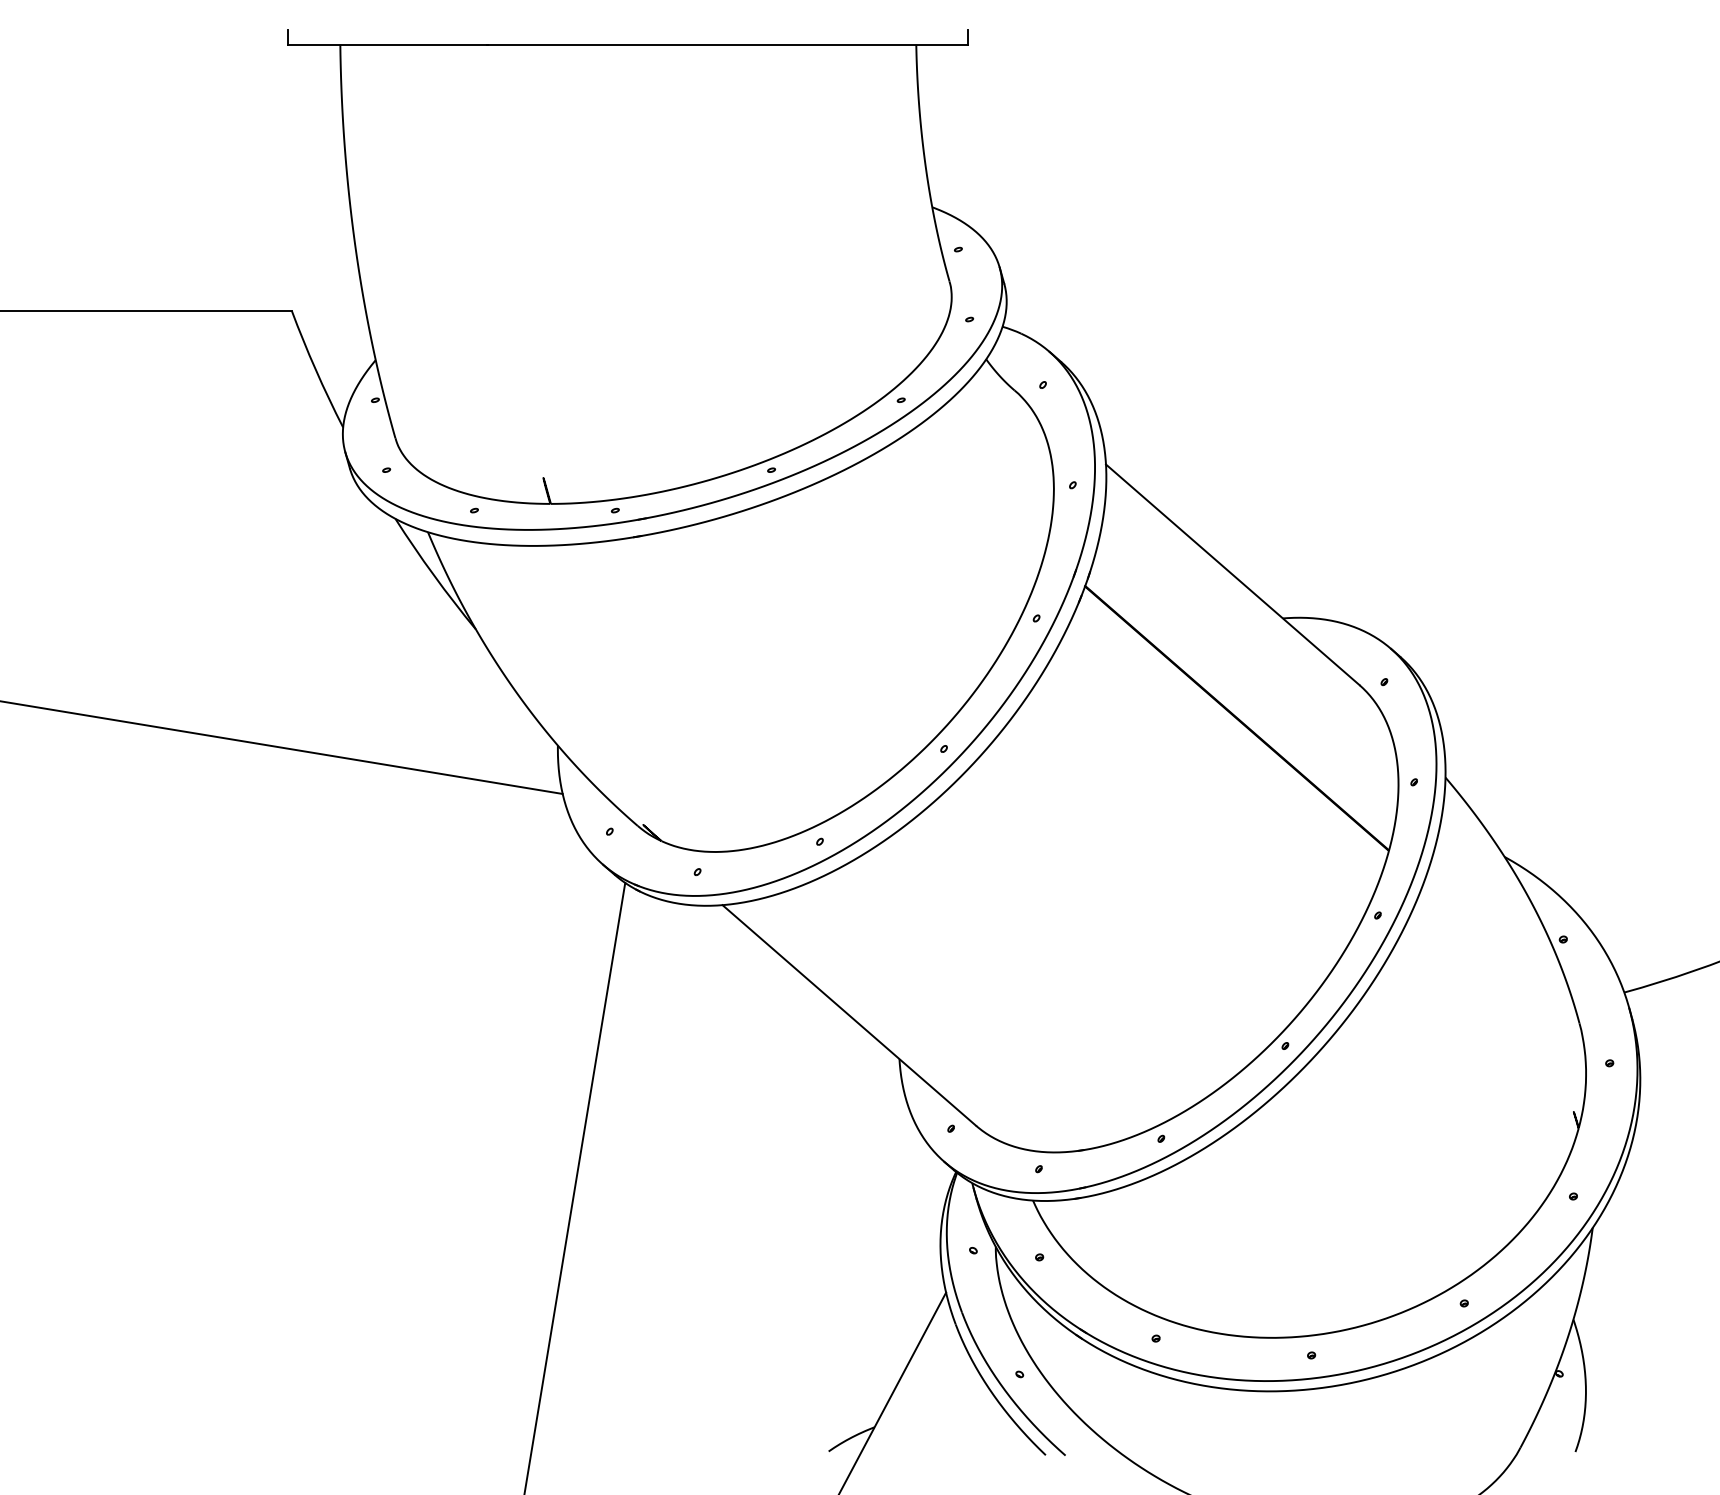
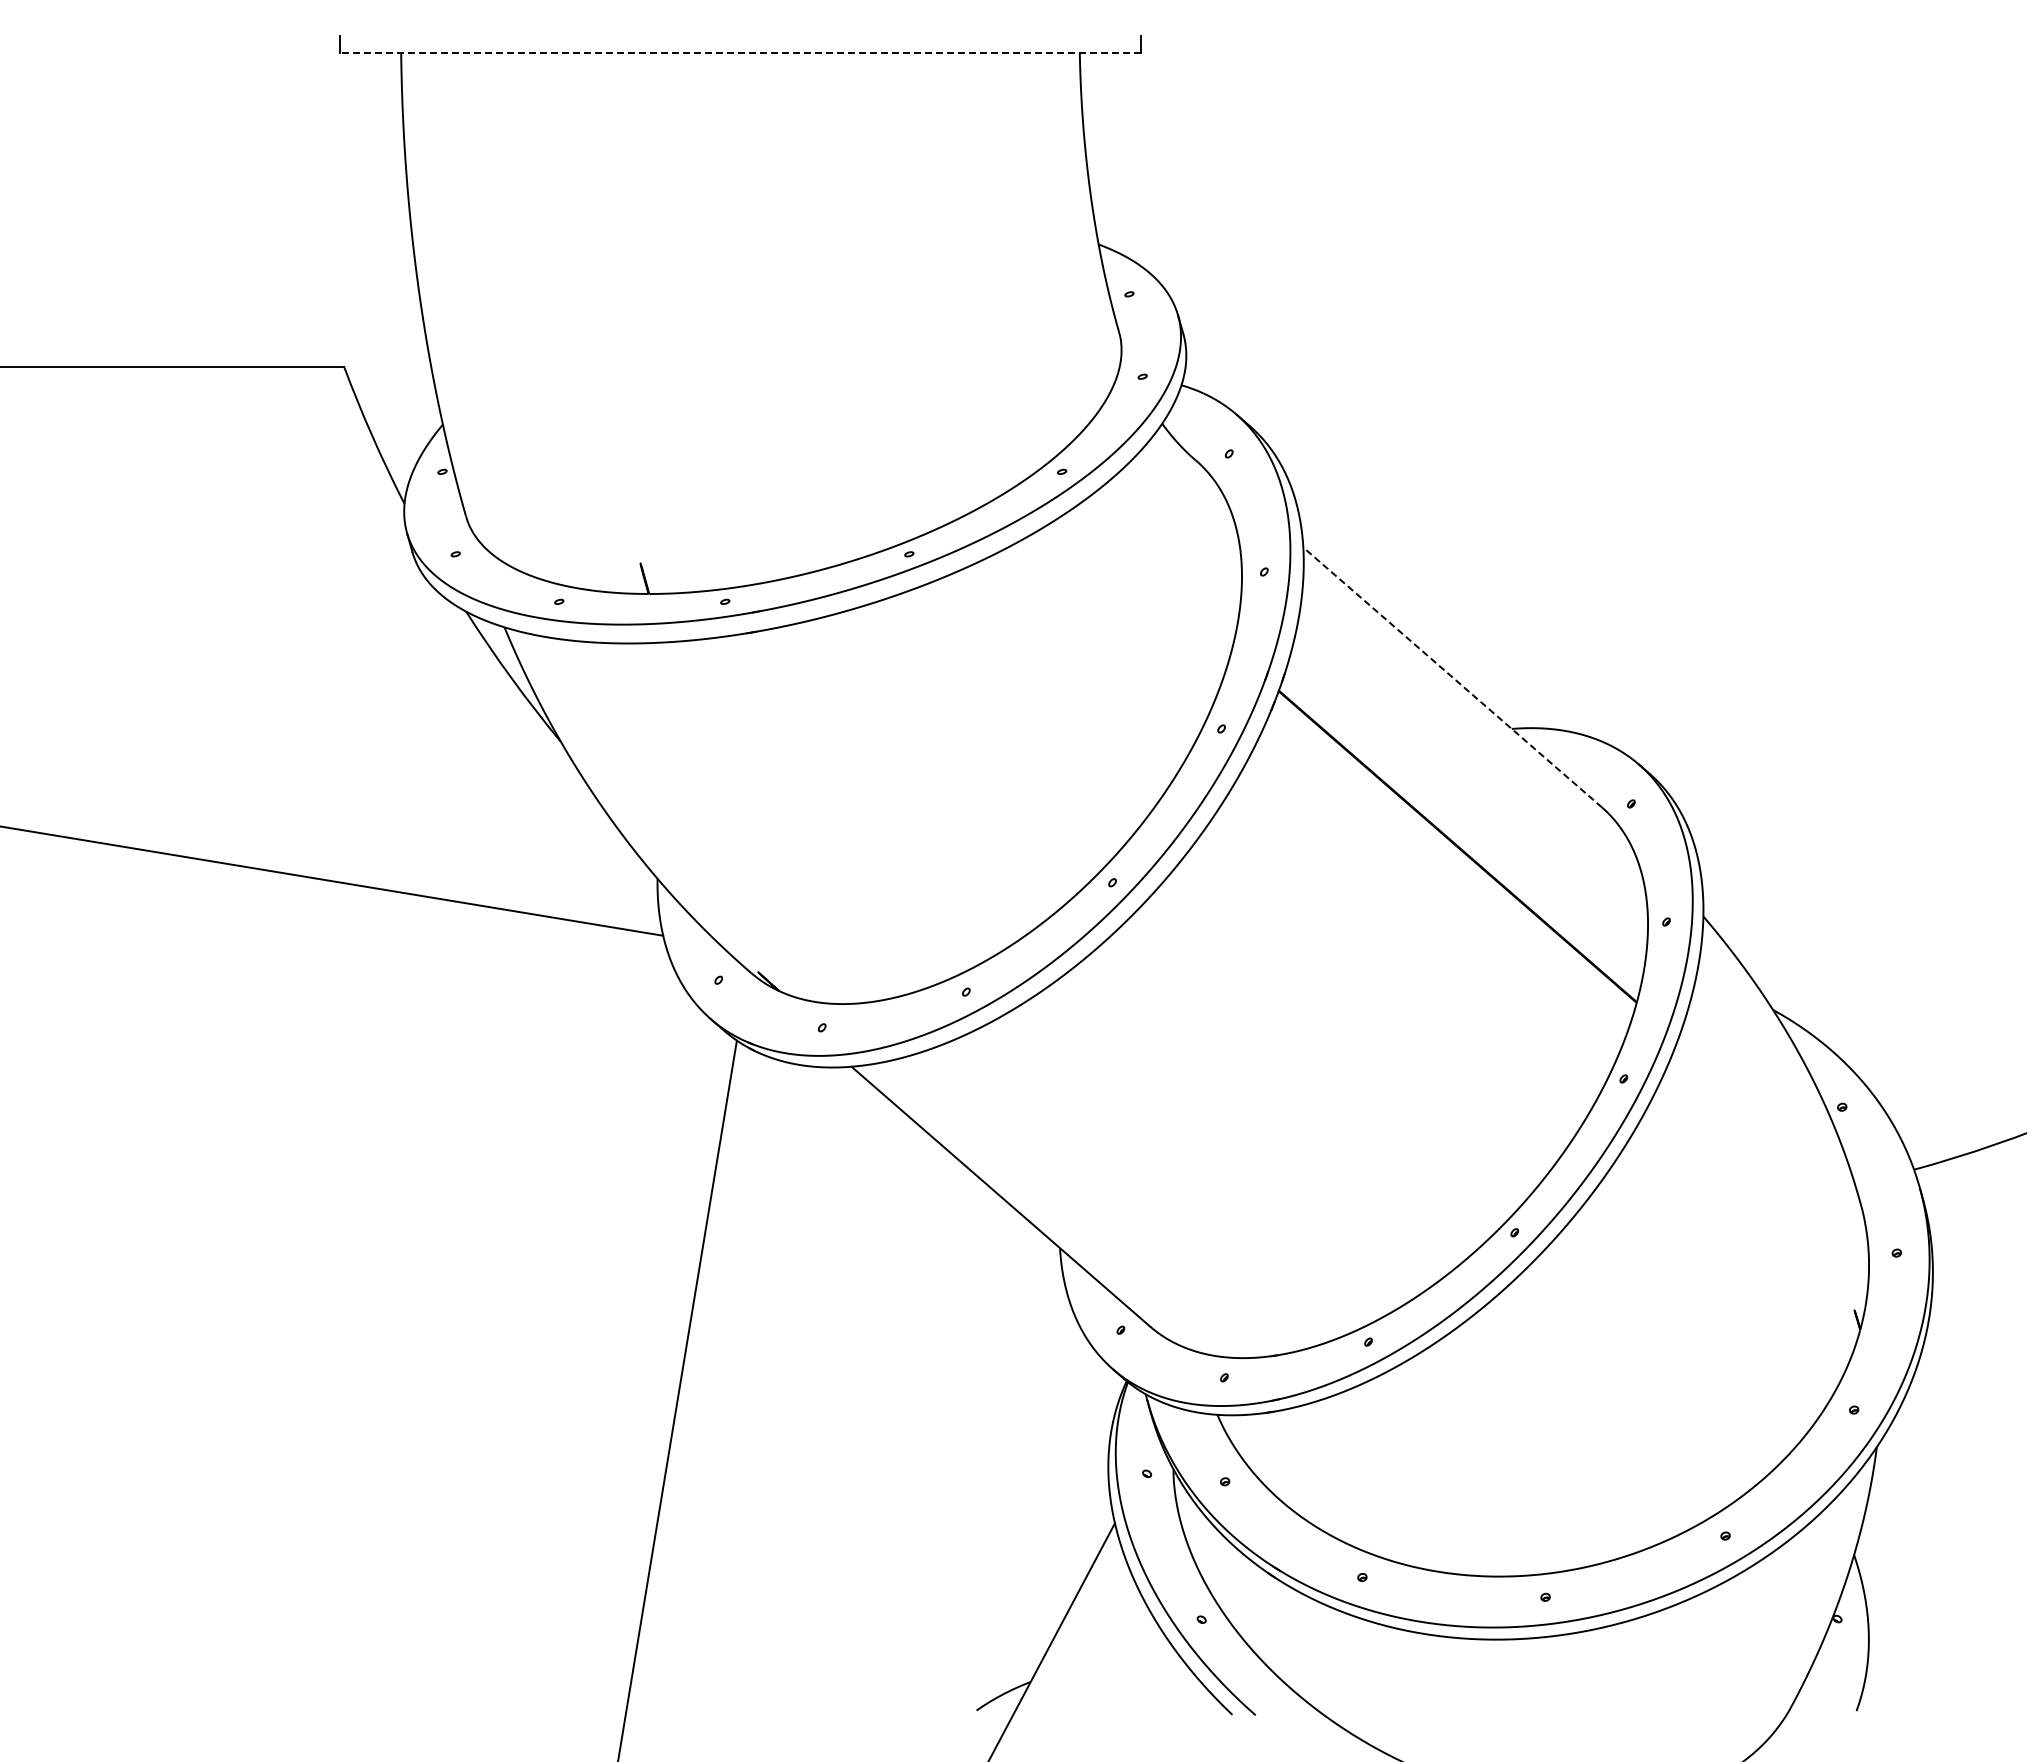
line: (628, 44) -> (740, 52), solid -> dashed
line: (1232, 574) -> (1452, 677), solid -> dashed

